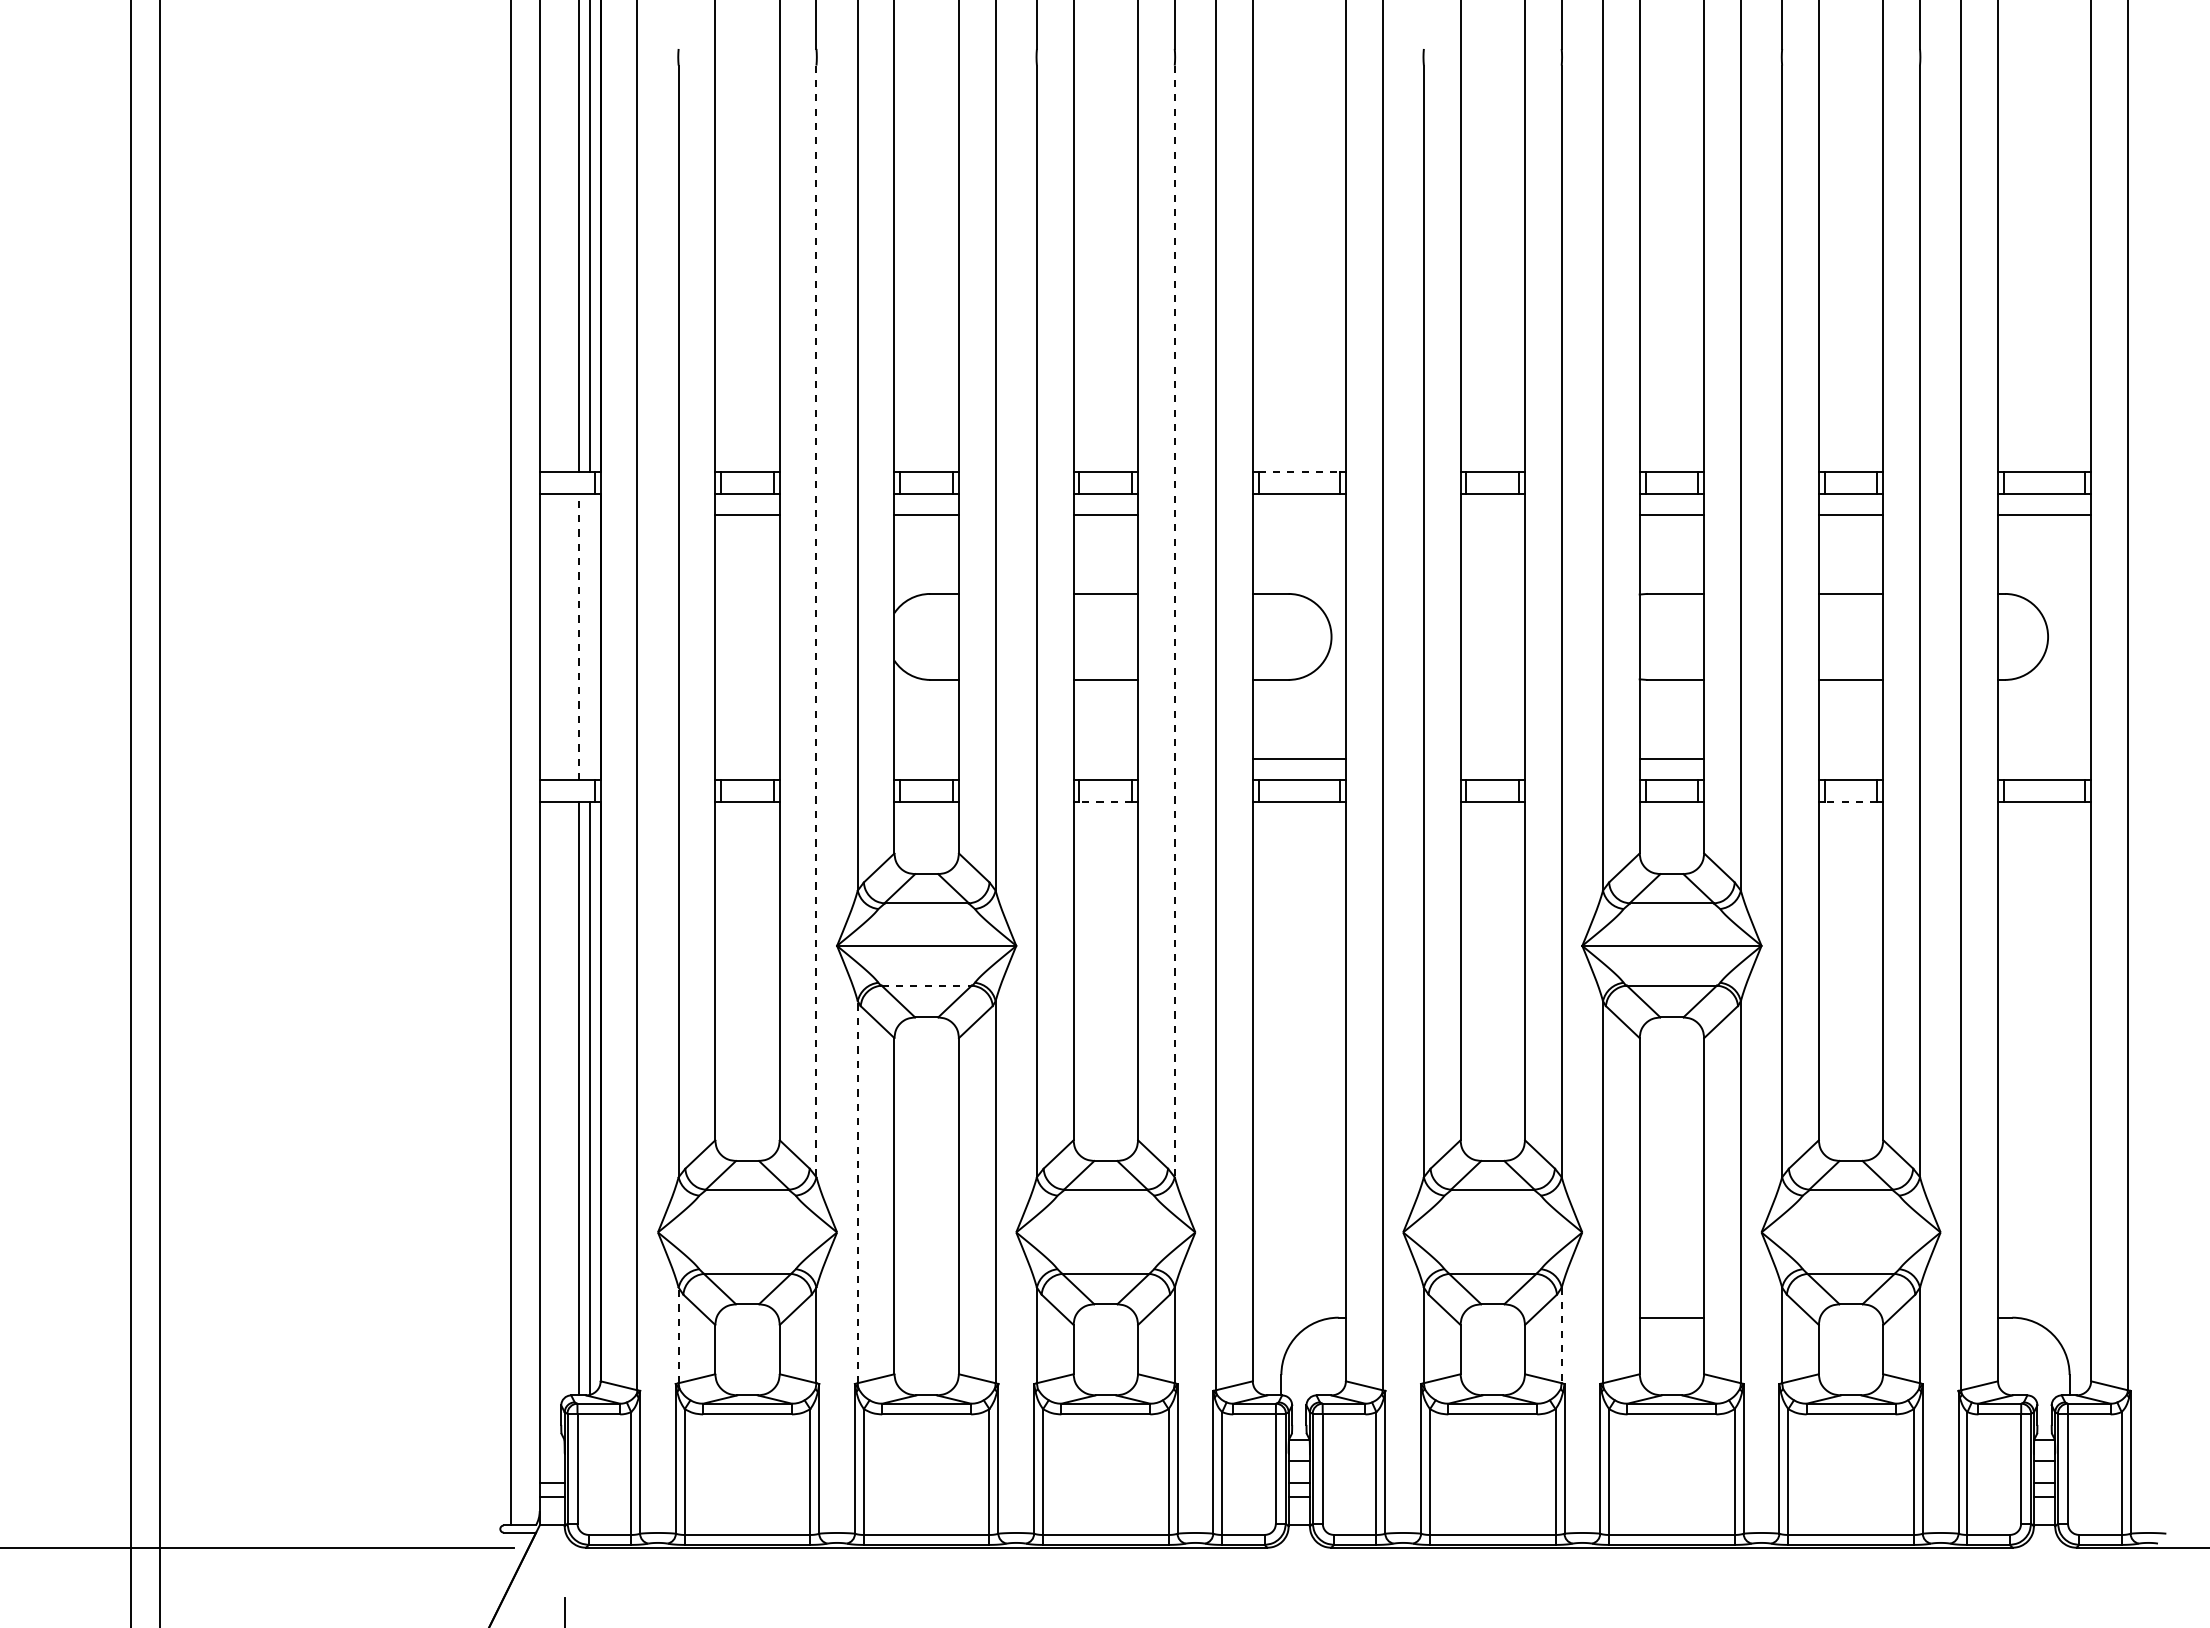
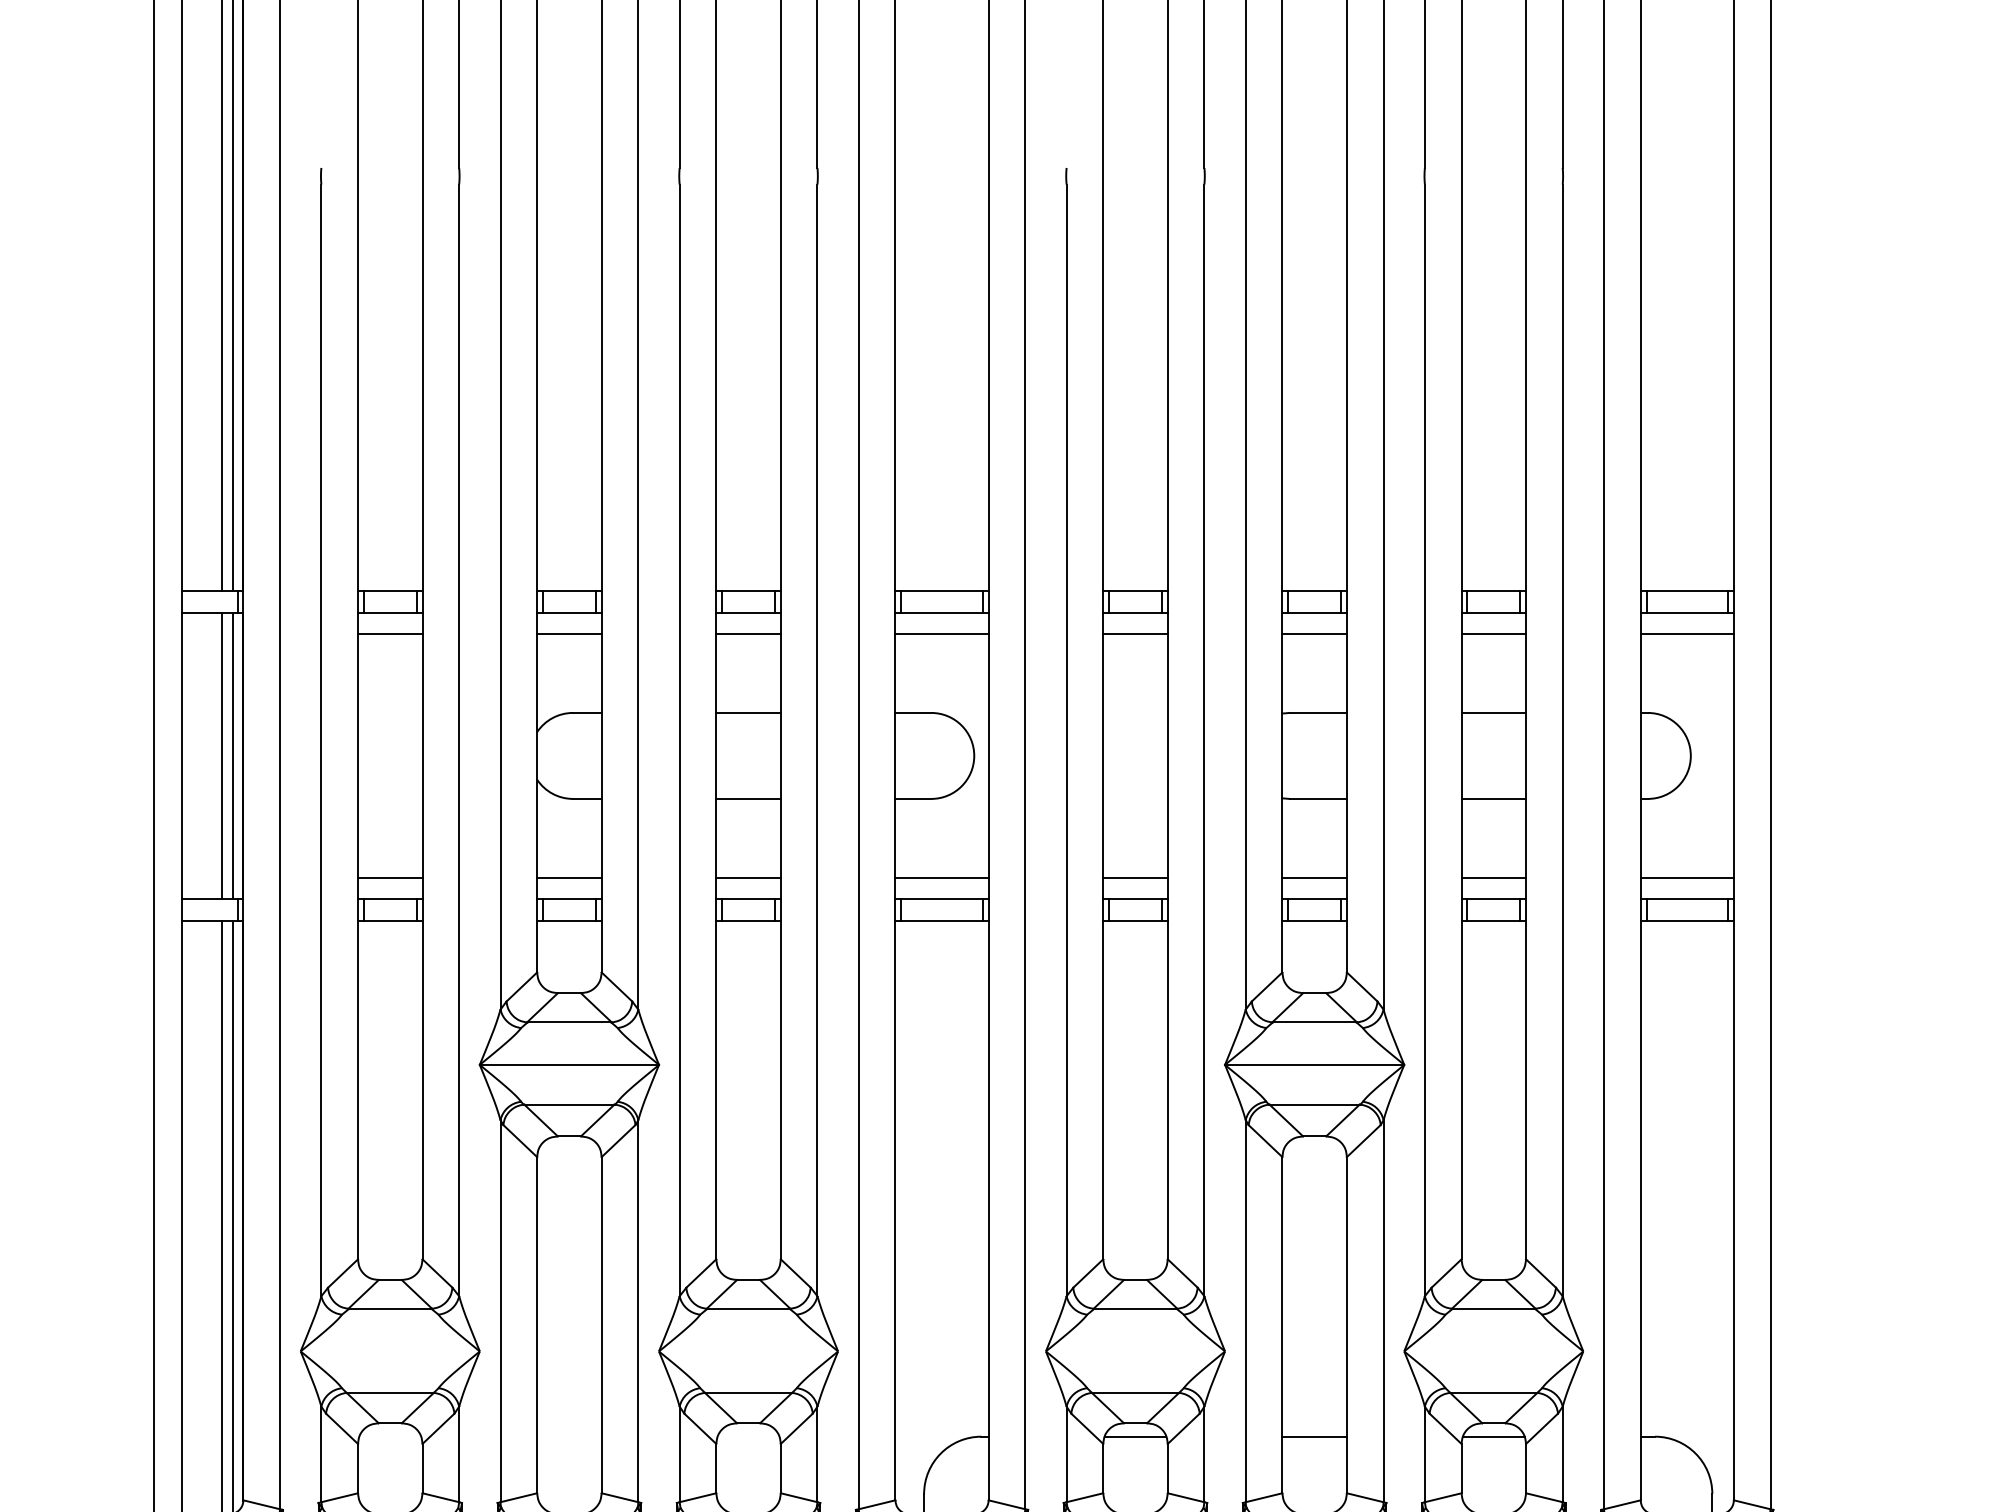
line: (1299, 472) -> (942, 591), dashed -> solid
line: (1298, 515) -> (941, 634), added
line: (1492, 515) -> (1135, 634), added
line: (816, 621) -> (459, 740), dashed -> solid
line: (1174, 621) -> (817, 740), dashed -> solid
line: (579, 636) -> (222, 755), dashed -> solid
line: (589, 636) -> (232, 755), added
line: (747, 758) -> (390, 877), added
line: (926, 758) -> (569, 877), added
line: (1105, 758) -> (748, 877), added
line: (1492, 758) -> (1135, 877), added
line: (1850, 758) -> (1493, 877), added
line: (2044, 758) -> (1687, 877), added
line: (1105, 801) -> (748, 920), dashed -> solid
line: (1850, 801) -> (1493, 920), dashed -> solid
line: (927, 985) -> (570, 1104), dashed -> solid
line: (857, 1191) -> (500, 1310), dashed -> solid
line: (1492, 1317) -> (1135, 1436), added
line: (1850, 1317) -> (1493, 1436), added
line: (678, 1335) -> (321, 1454), dashed -> solid
line: (1561, 1335) -> (1204, 1454), dashed -> solid

